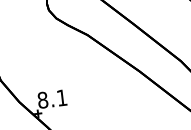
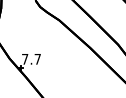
text: (52, 97) -> (31, 58), 8.1 -> 7.7

